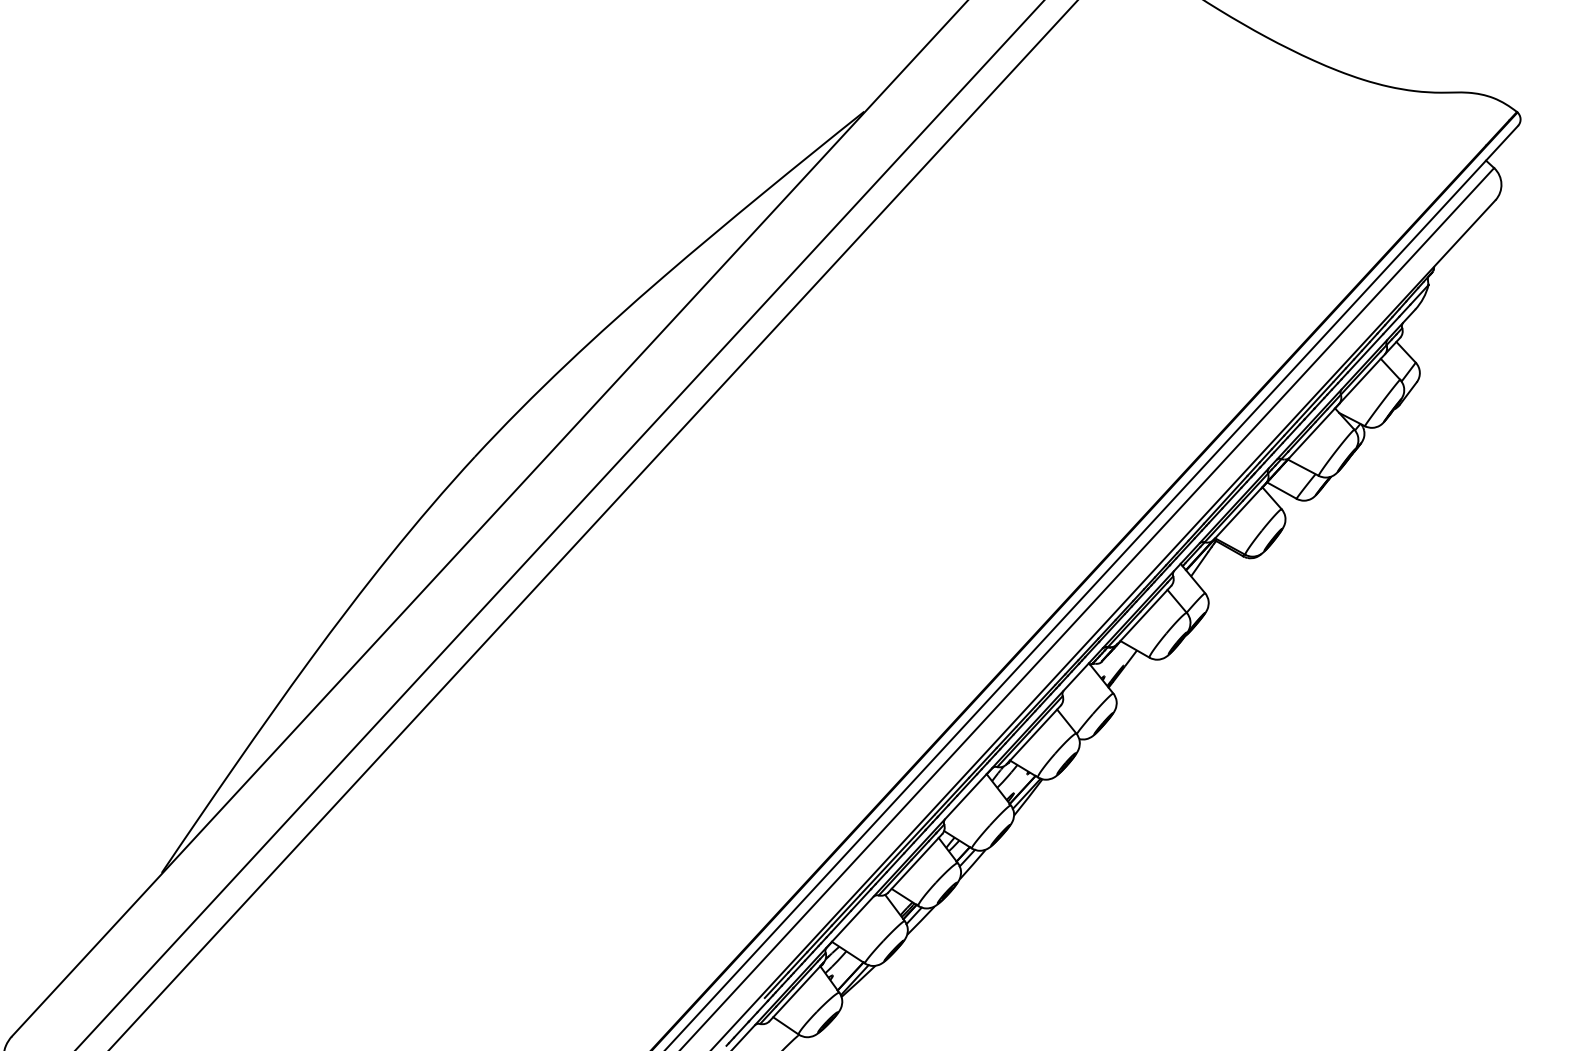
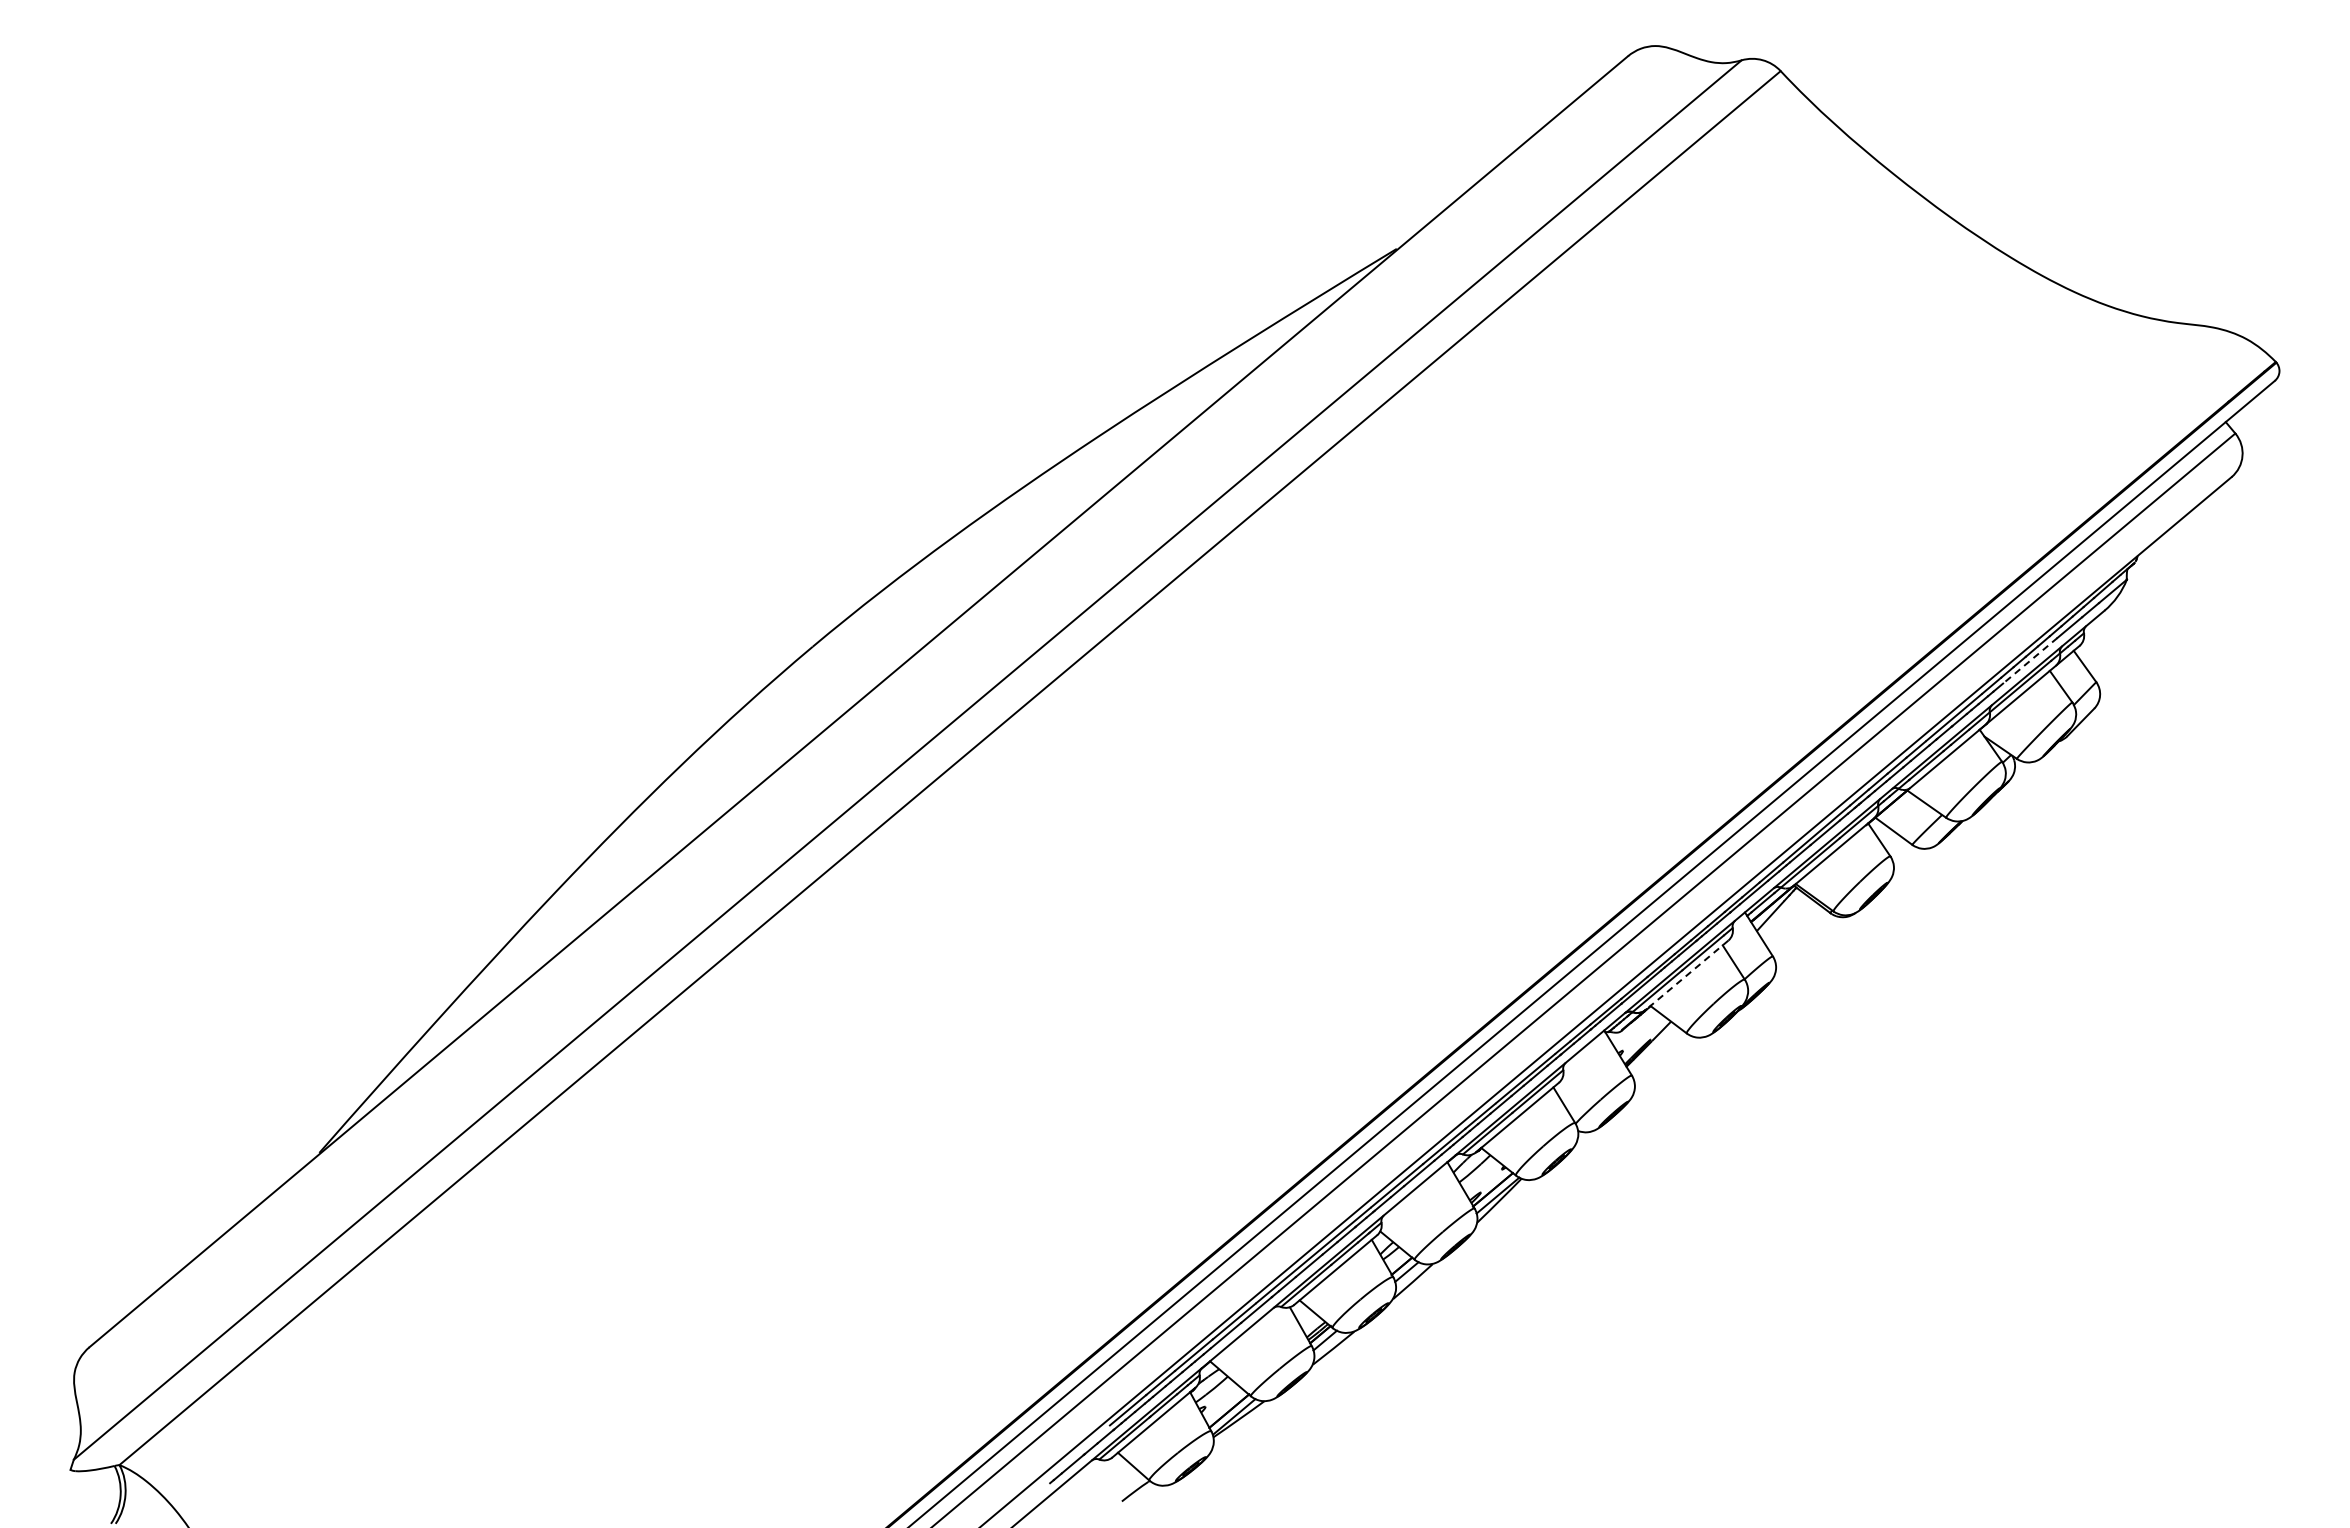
line: (1365, 353) -> (2029, 661), solid -> dashed
line: (1144, 615) -> (1687, 975), solid -> dashed

